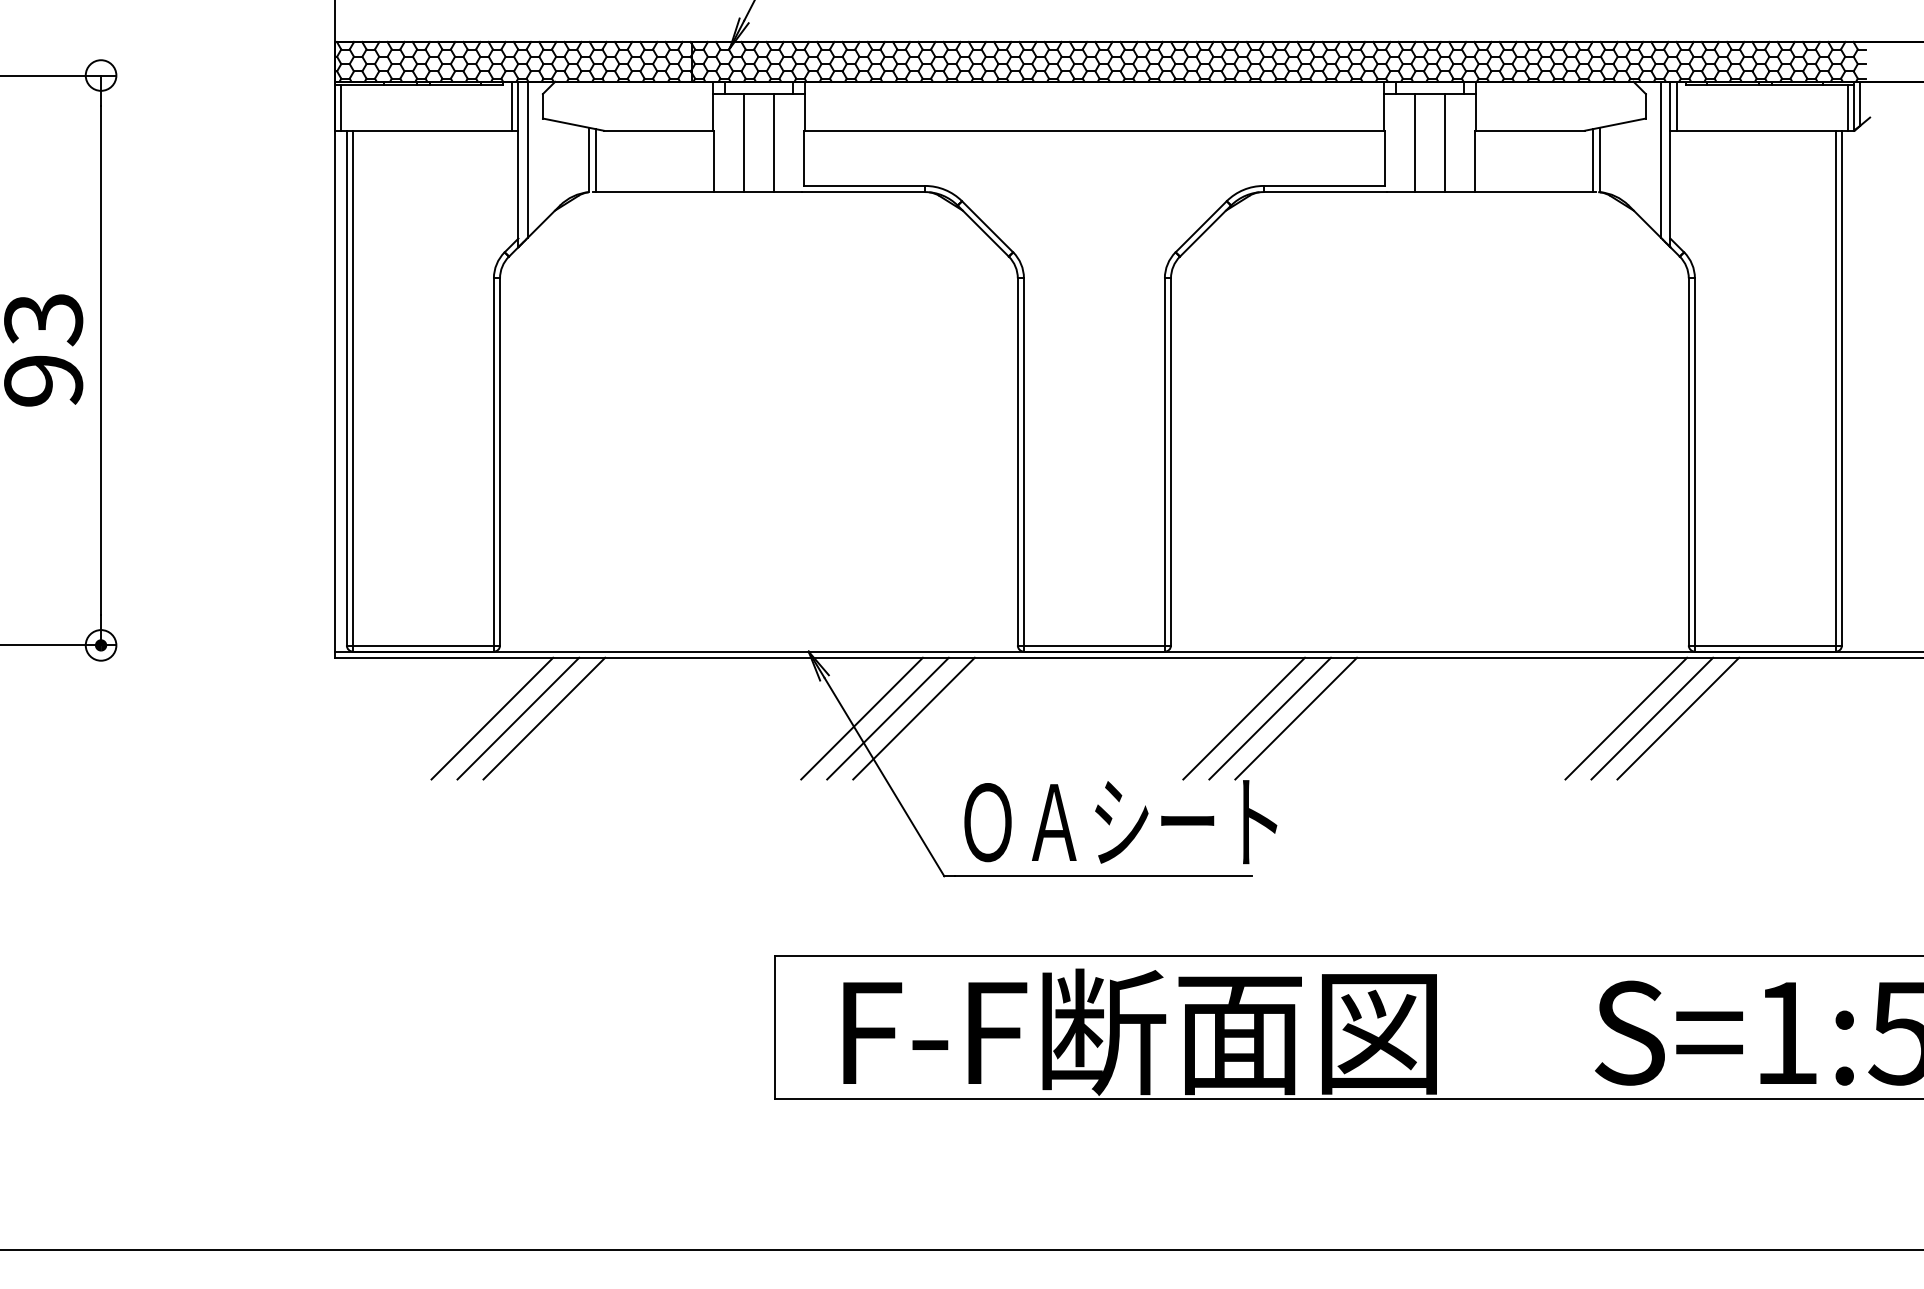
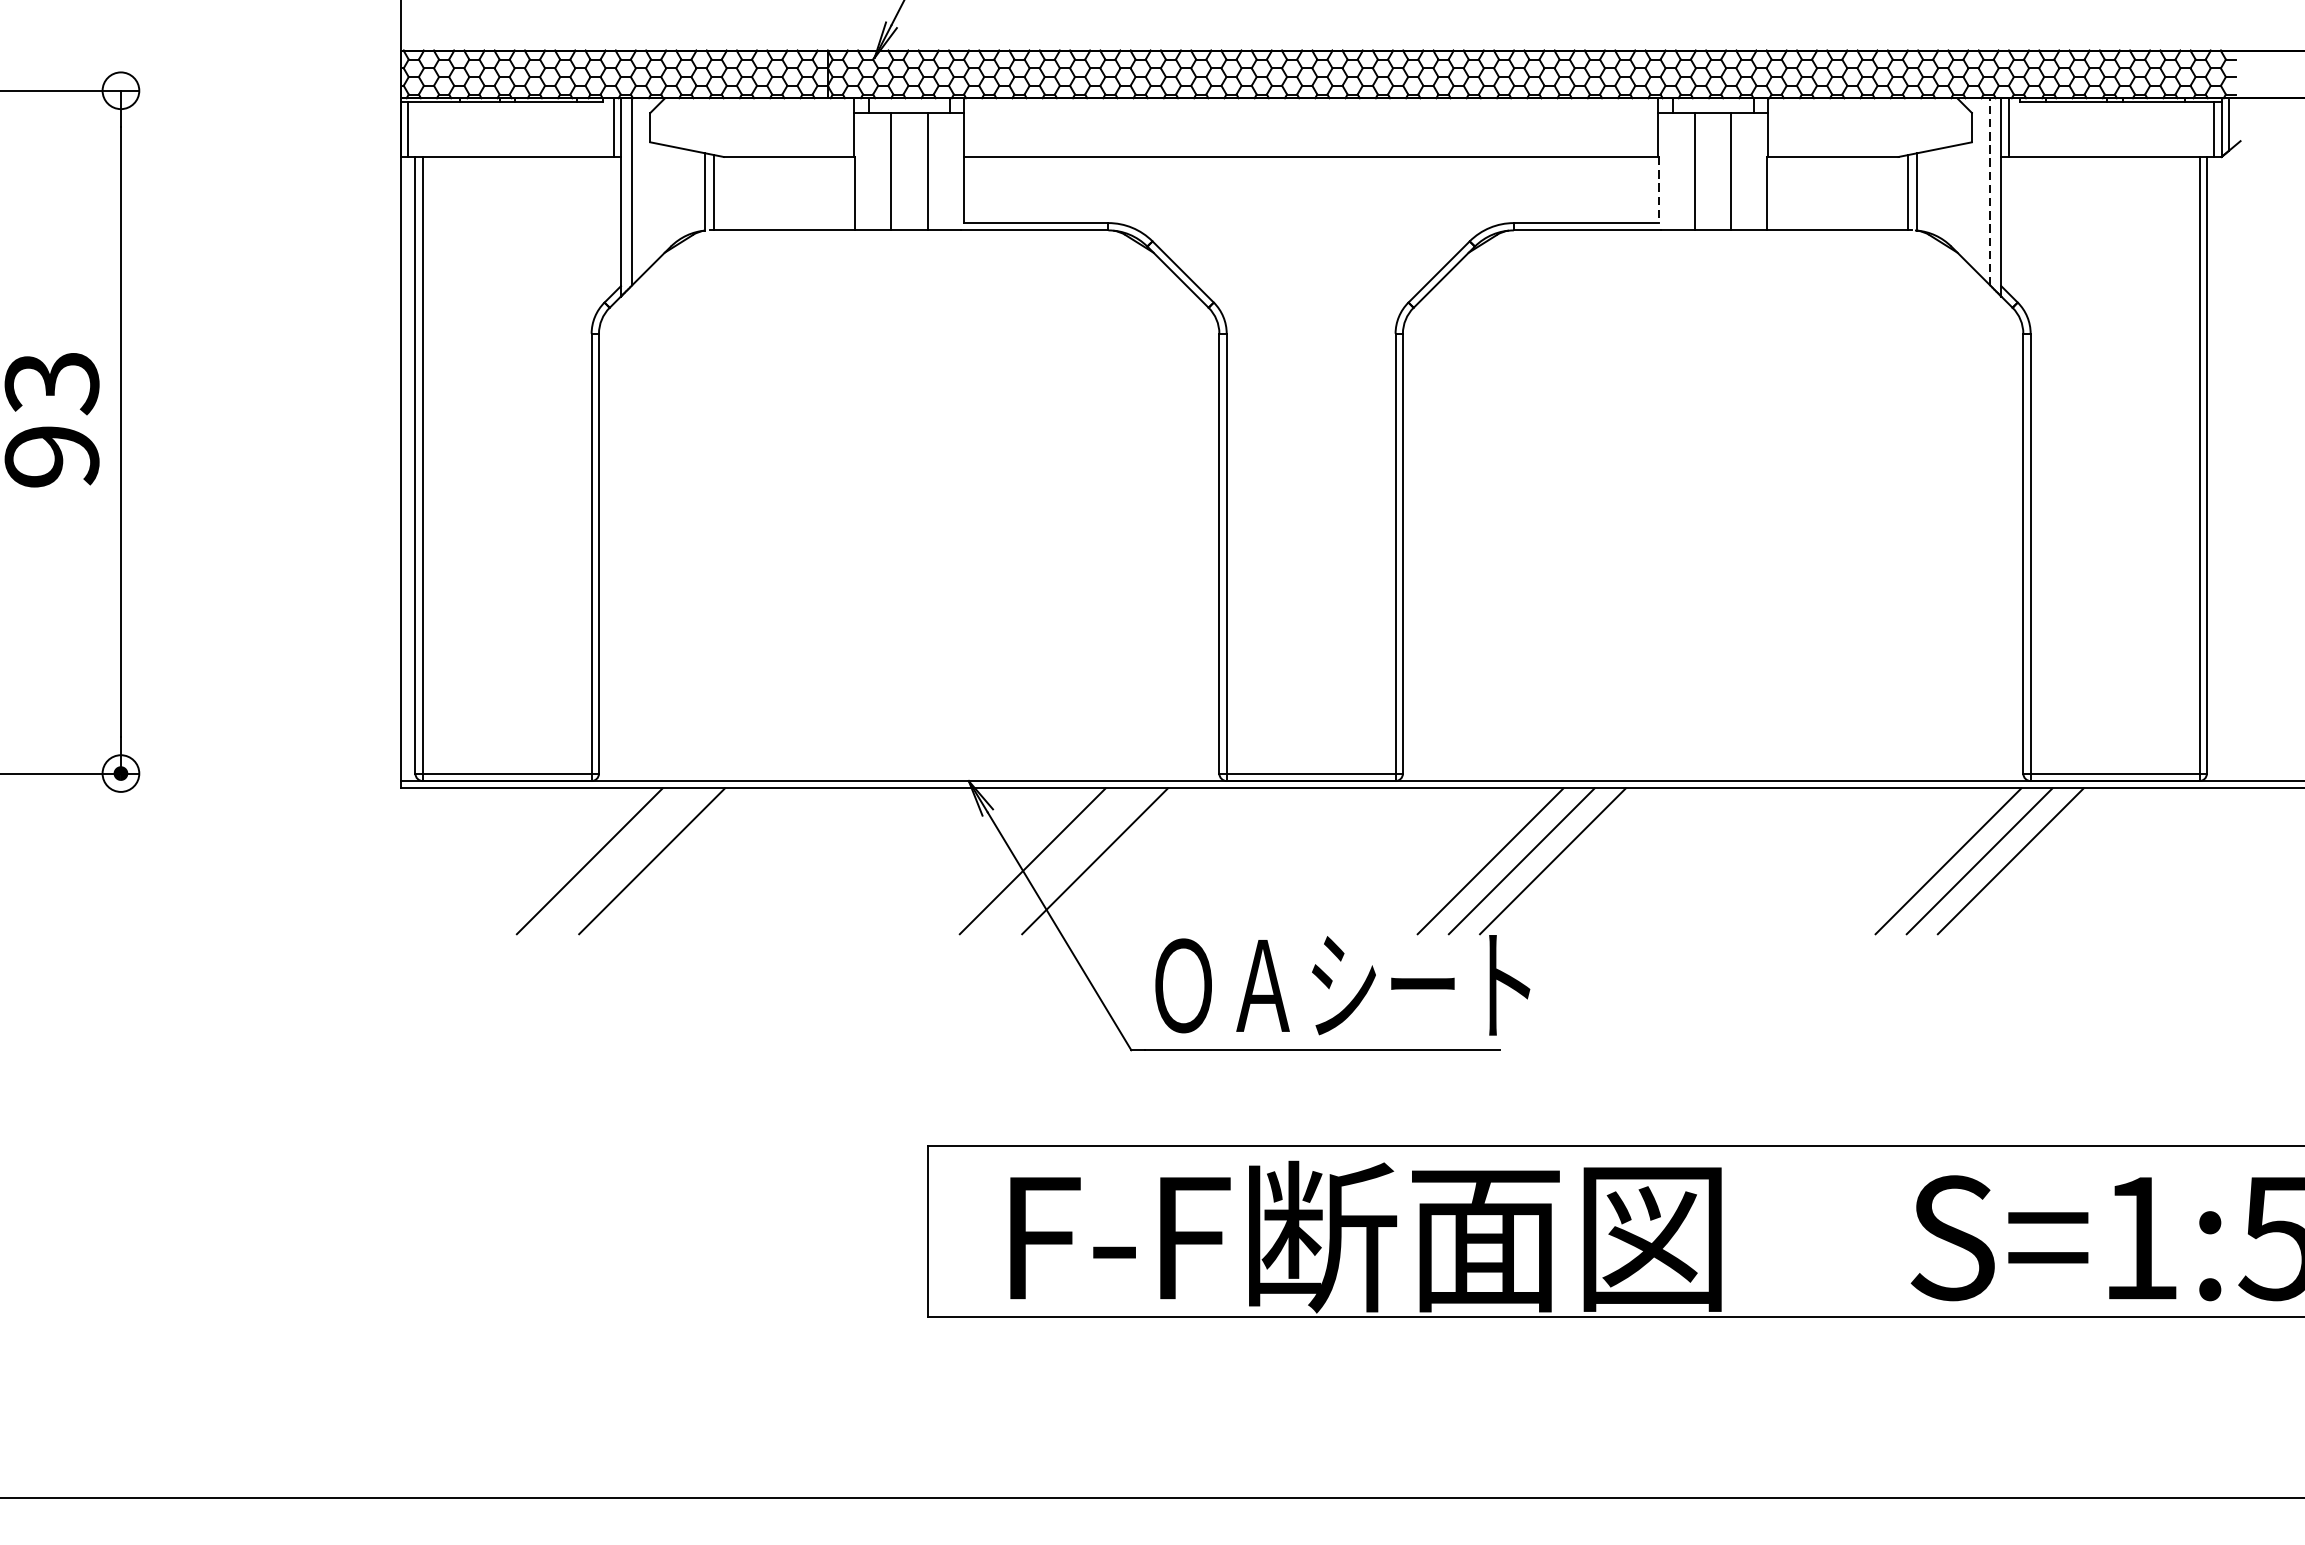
line: (1384, 158) -> (1658, 190), solid -> dashed
line: (1661, 159) -> (1990, 191), solid -> dashed
line: (518, 718) -> (621, 861), removed
line: (887, 718) -> (1063, 861), removed

